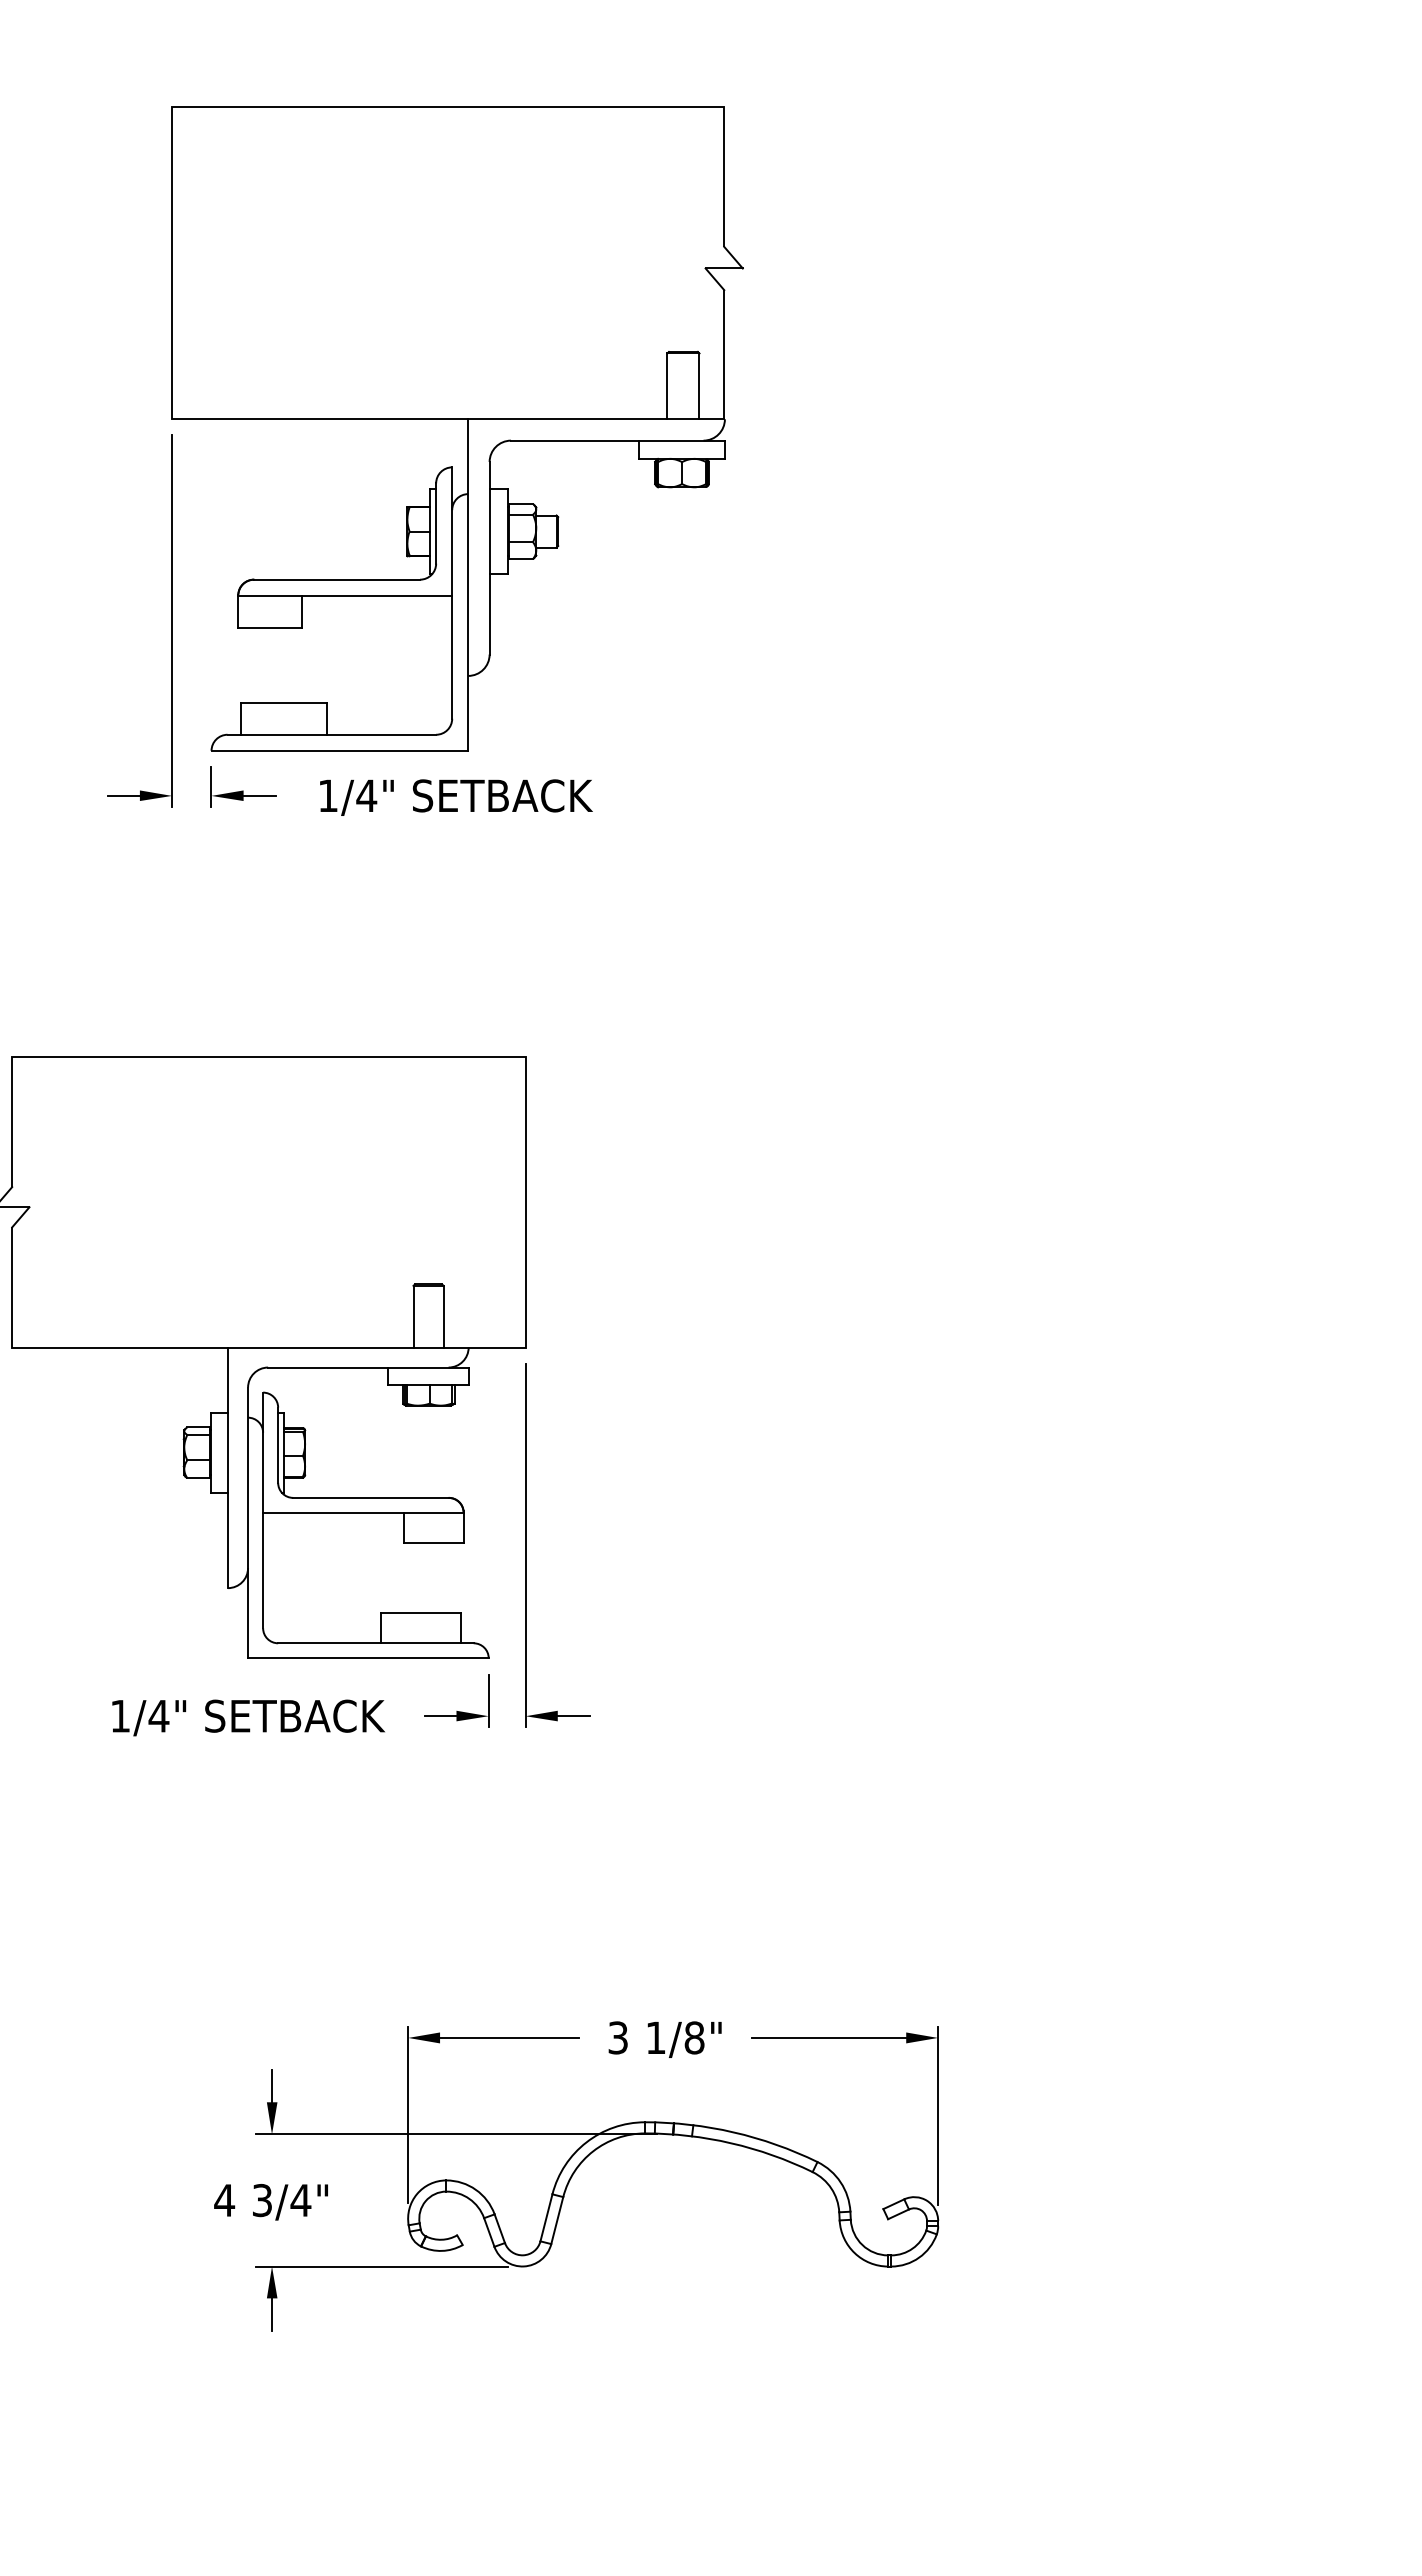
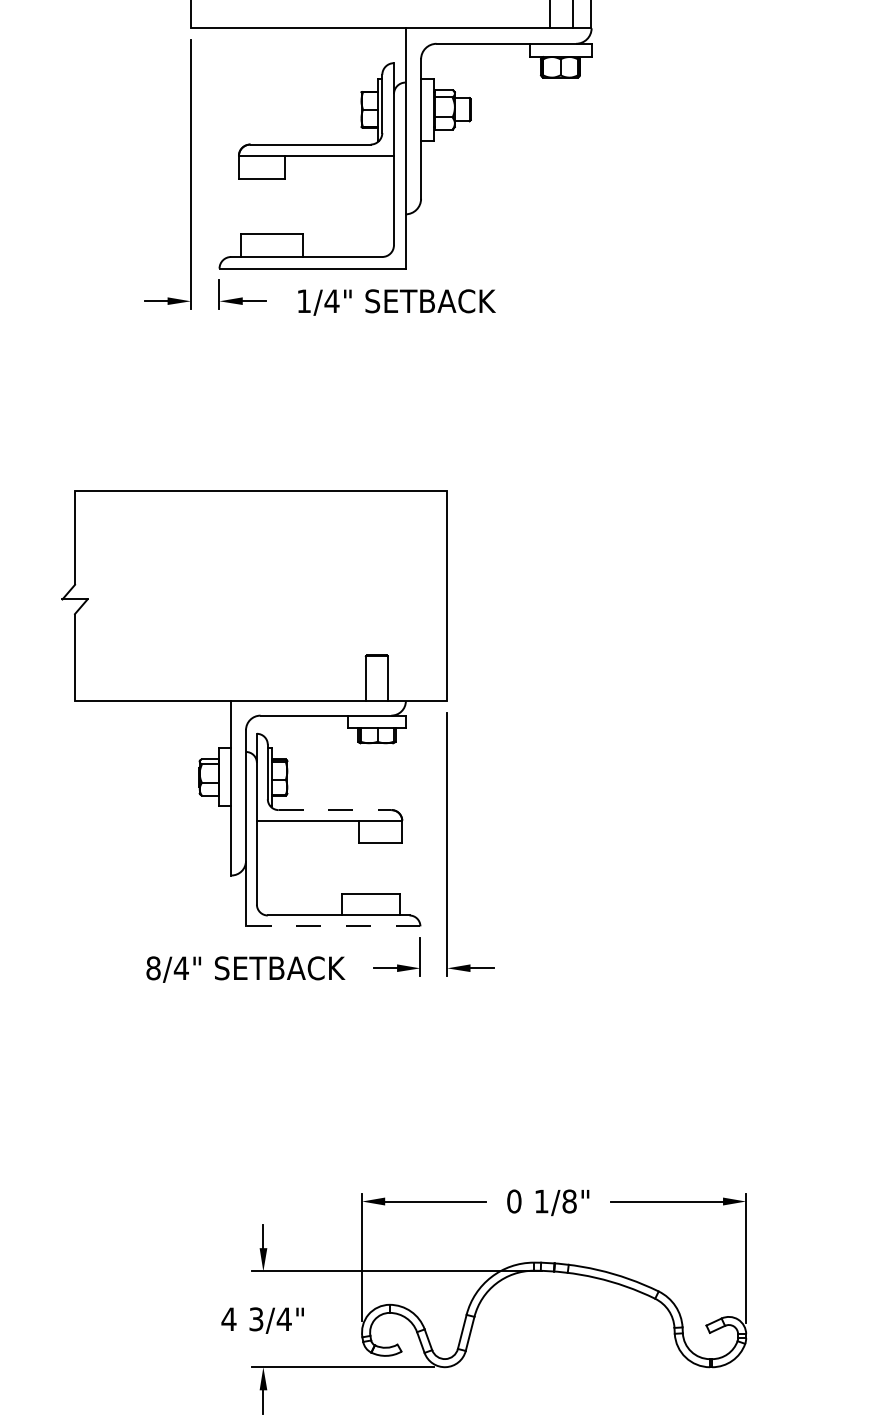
line: (370, 1497) -> (334, 809), solid -> dashed
line: (367, 1658) -> (332, 926), solid -> dashed
text: (120, 1715) -> (153, 967), 1/4" -> 8/4"
text: (618, 2037) -> (514, 1201), 3 -> 0

